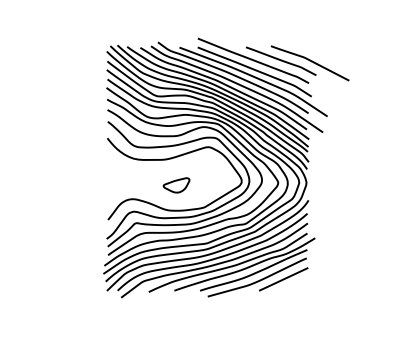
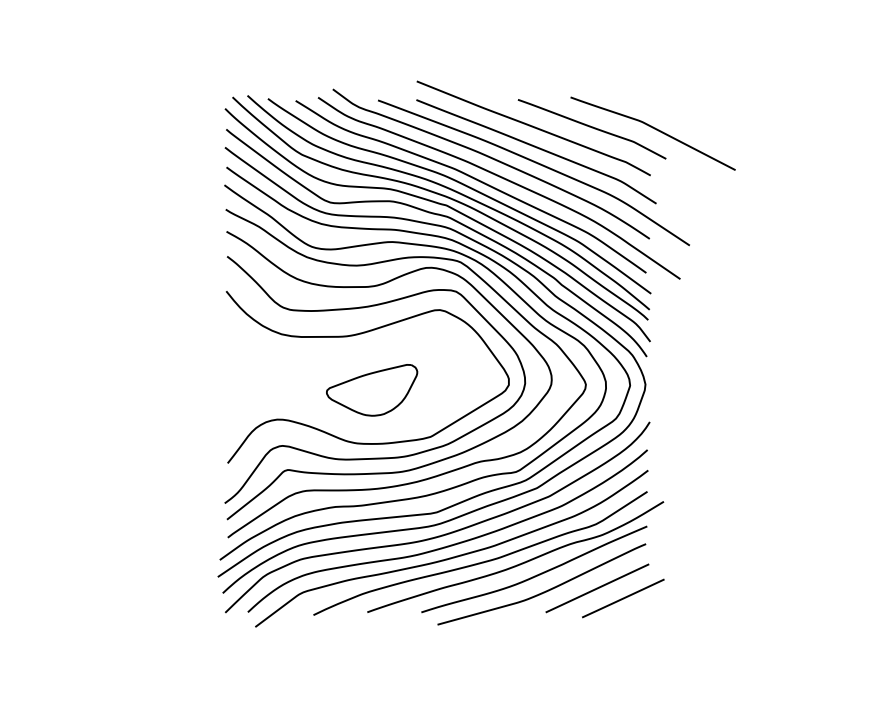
part: (176, 185) -> (371, 390), size x1.67
line: (295, 283) -> (622, 597), added

